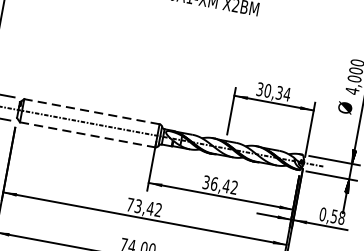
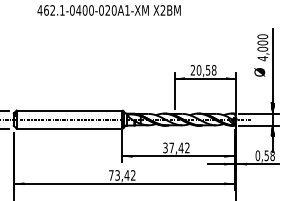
text: (273, 92) -> (203, 70), 30,34 -> 20,58
line: (92, 111) -> (69, 110), dashed -> solid
line: (87, 134) -> (69, 128), dashed -> solid
text: (214, 183) -> (171, 147), 36,42 -> 37,42

